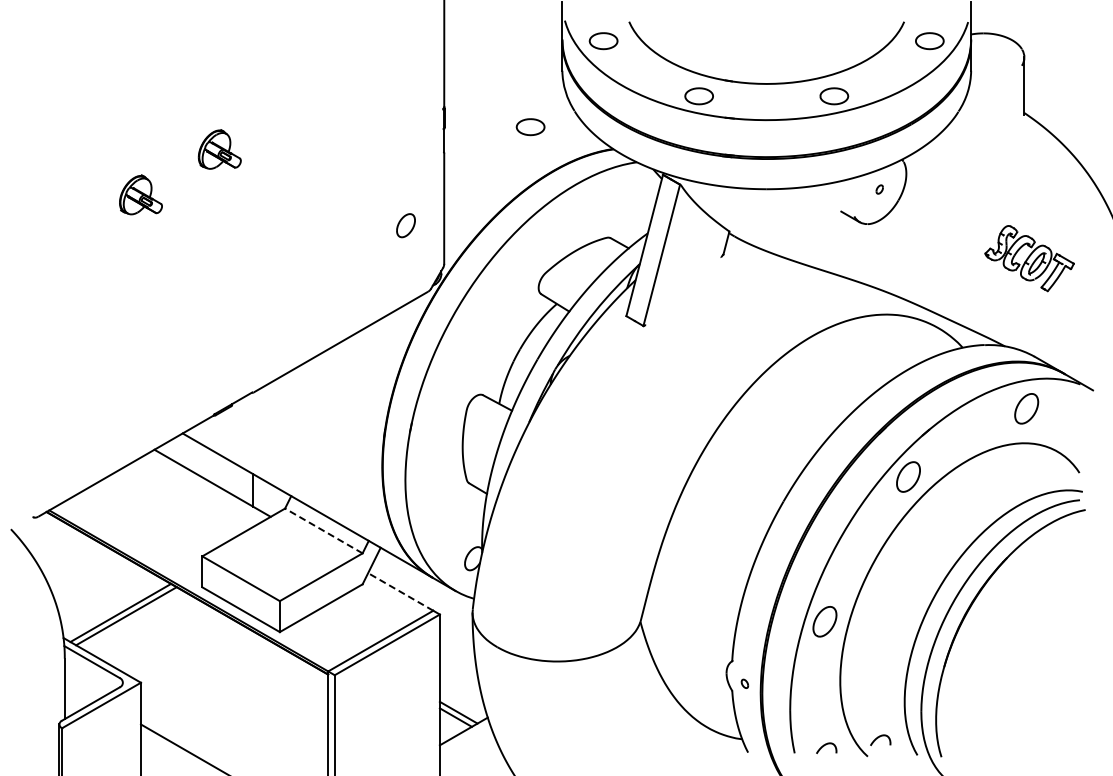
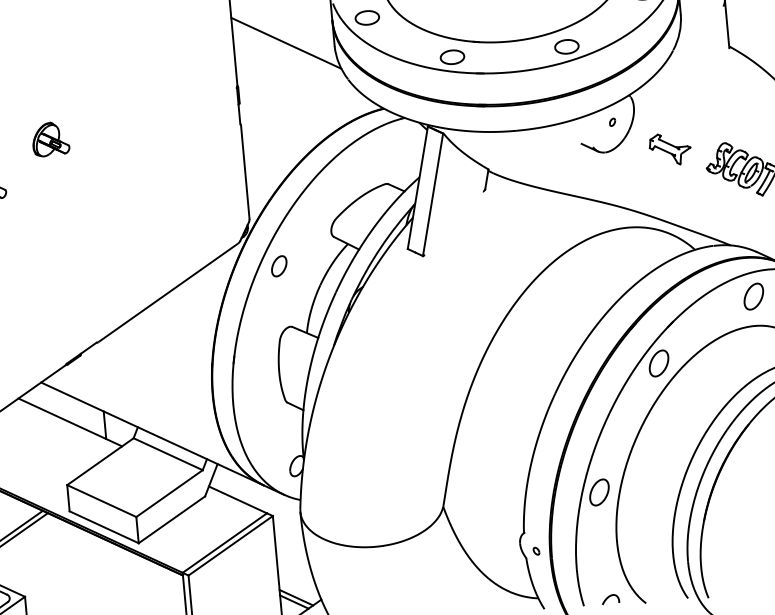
line: (505, 61) -> (285, 42), added
part: (530, 127) -> (312, 96), removed
part: (405, 225) -> (278, 266), moved
part: (943, 226) -> (669, 148), added
line: (323, 530) -> (167, 453), dashed -> solid
line: (400, 591) -> (237, 499), dashed -> solid
curve: (880, 737) -> (655, 586), removed

